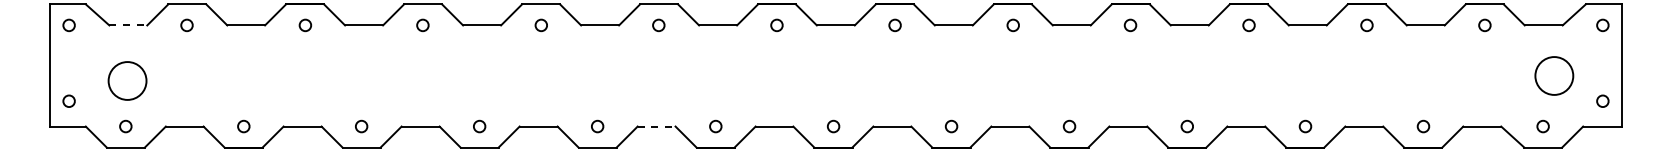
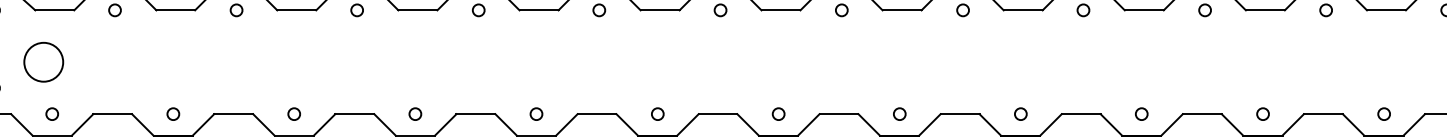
line: (128, 25) -> (54, 10), dashed -> solid
circle: (127, 80) -> (43, 61), moved
line: (656, 126) -> (596, 114), dashed -> solid

